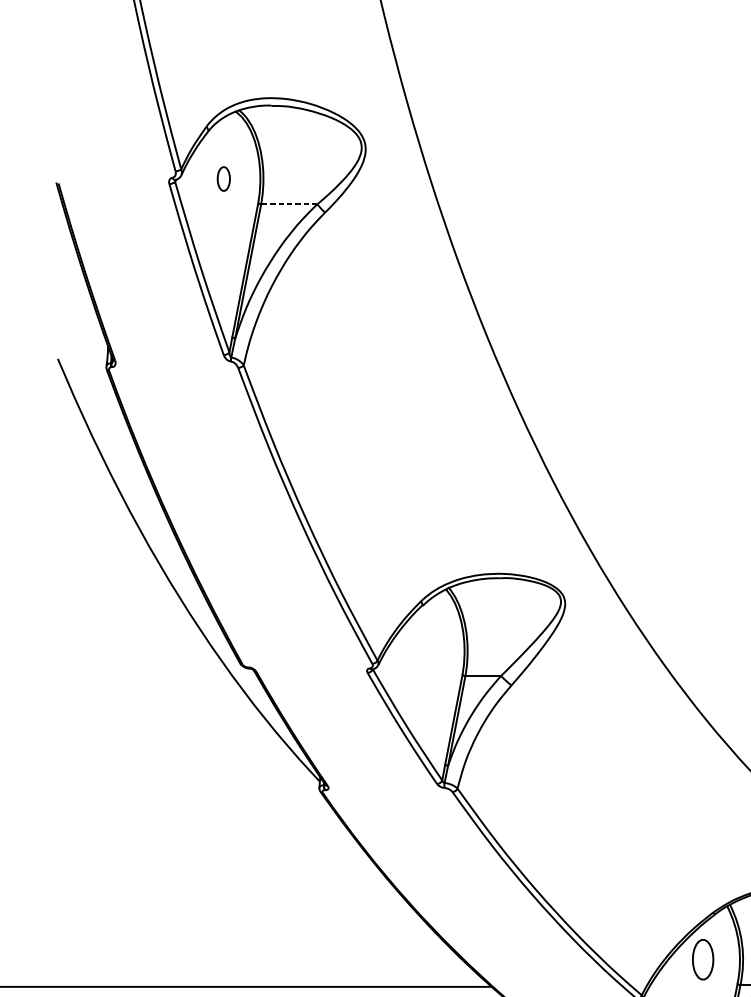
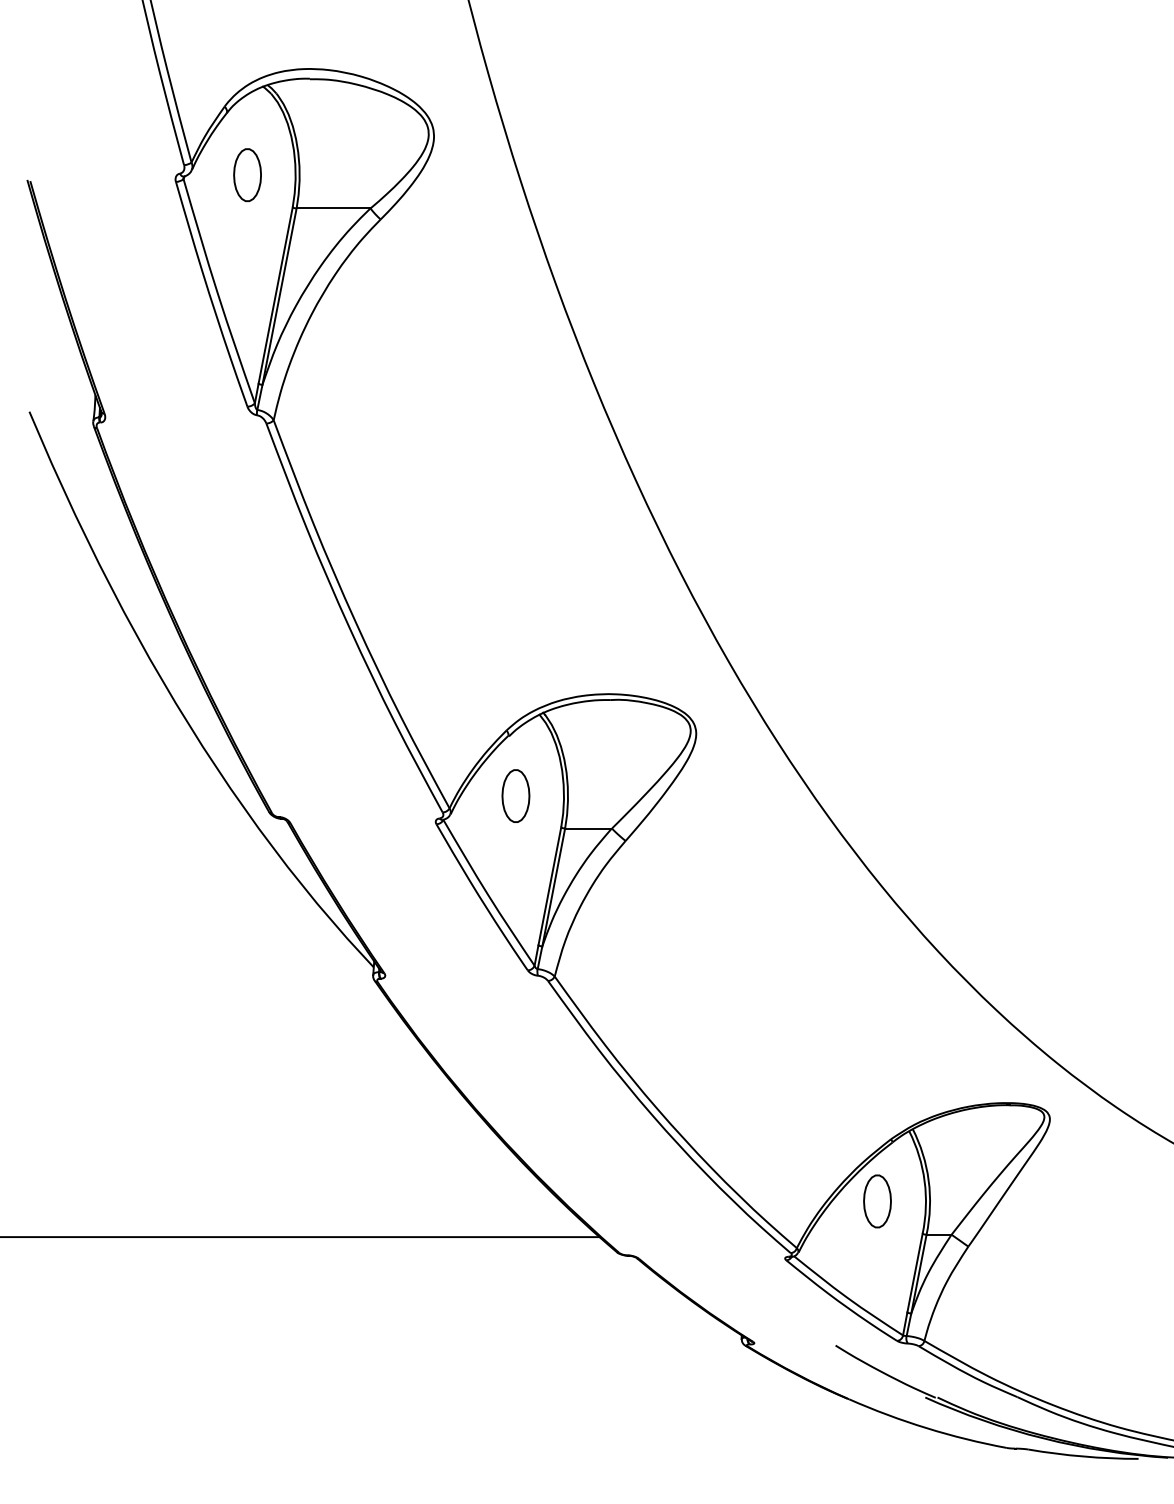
part: (223, 179) -> (247, 175), size x1.67
line: (289, 204) -> (333, 208), dashed -> solid
part: (427, 650) -> (515, 795), added

